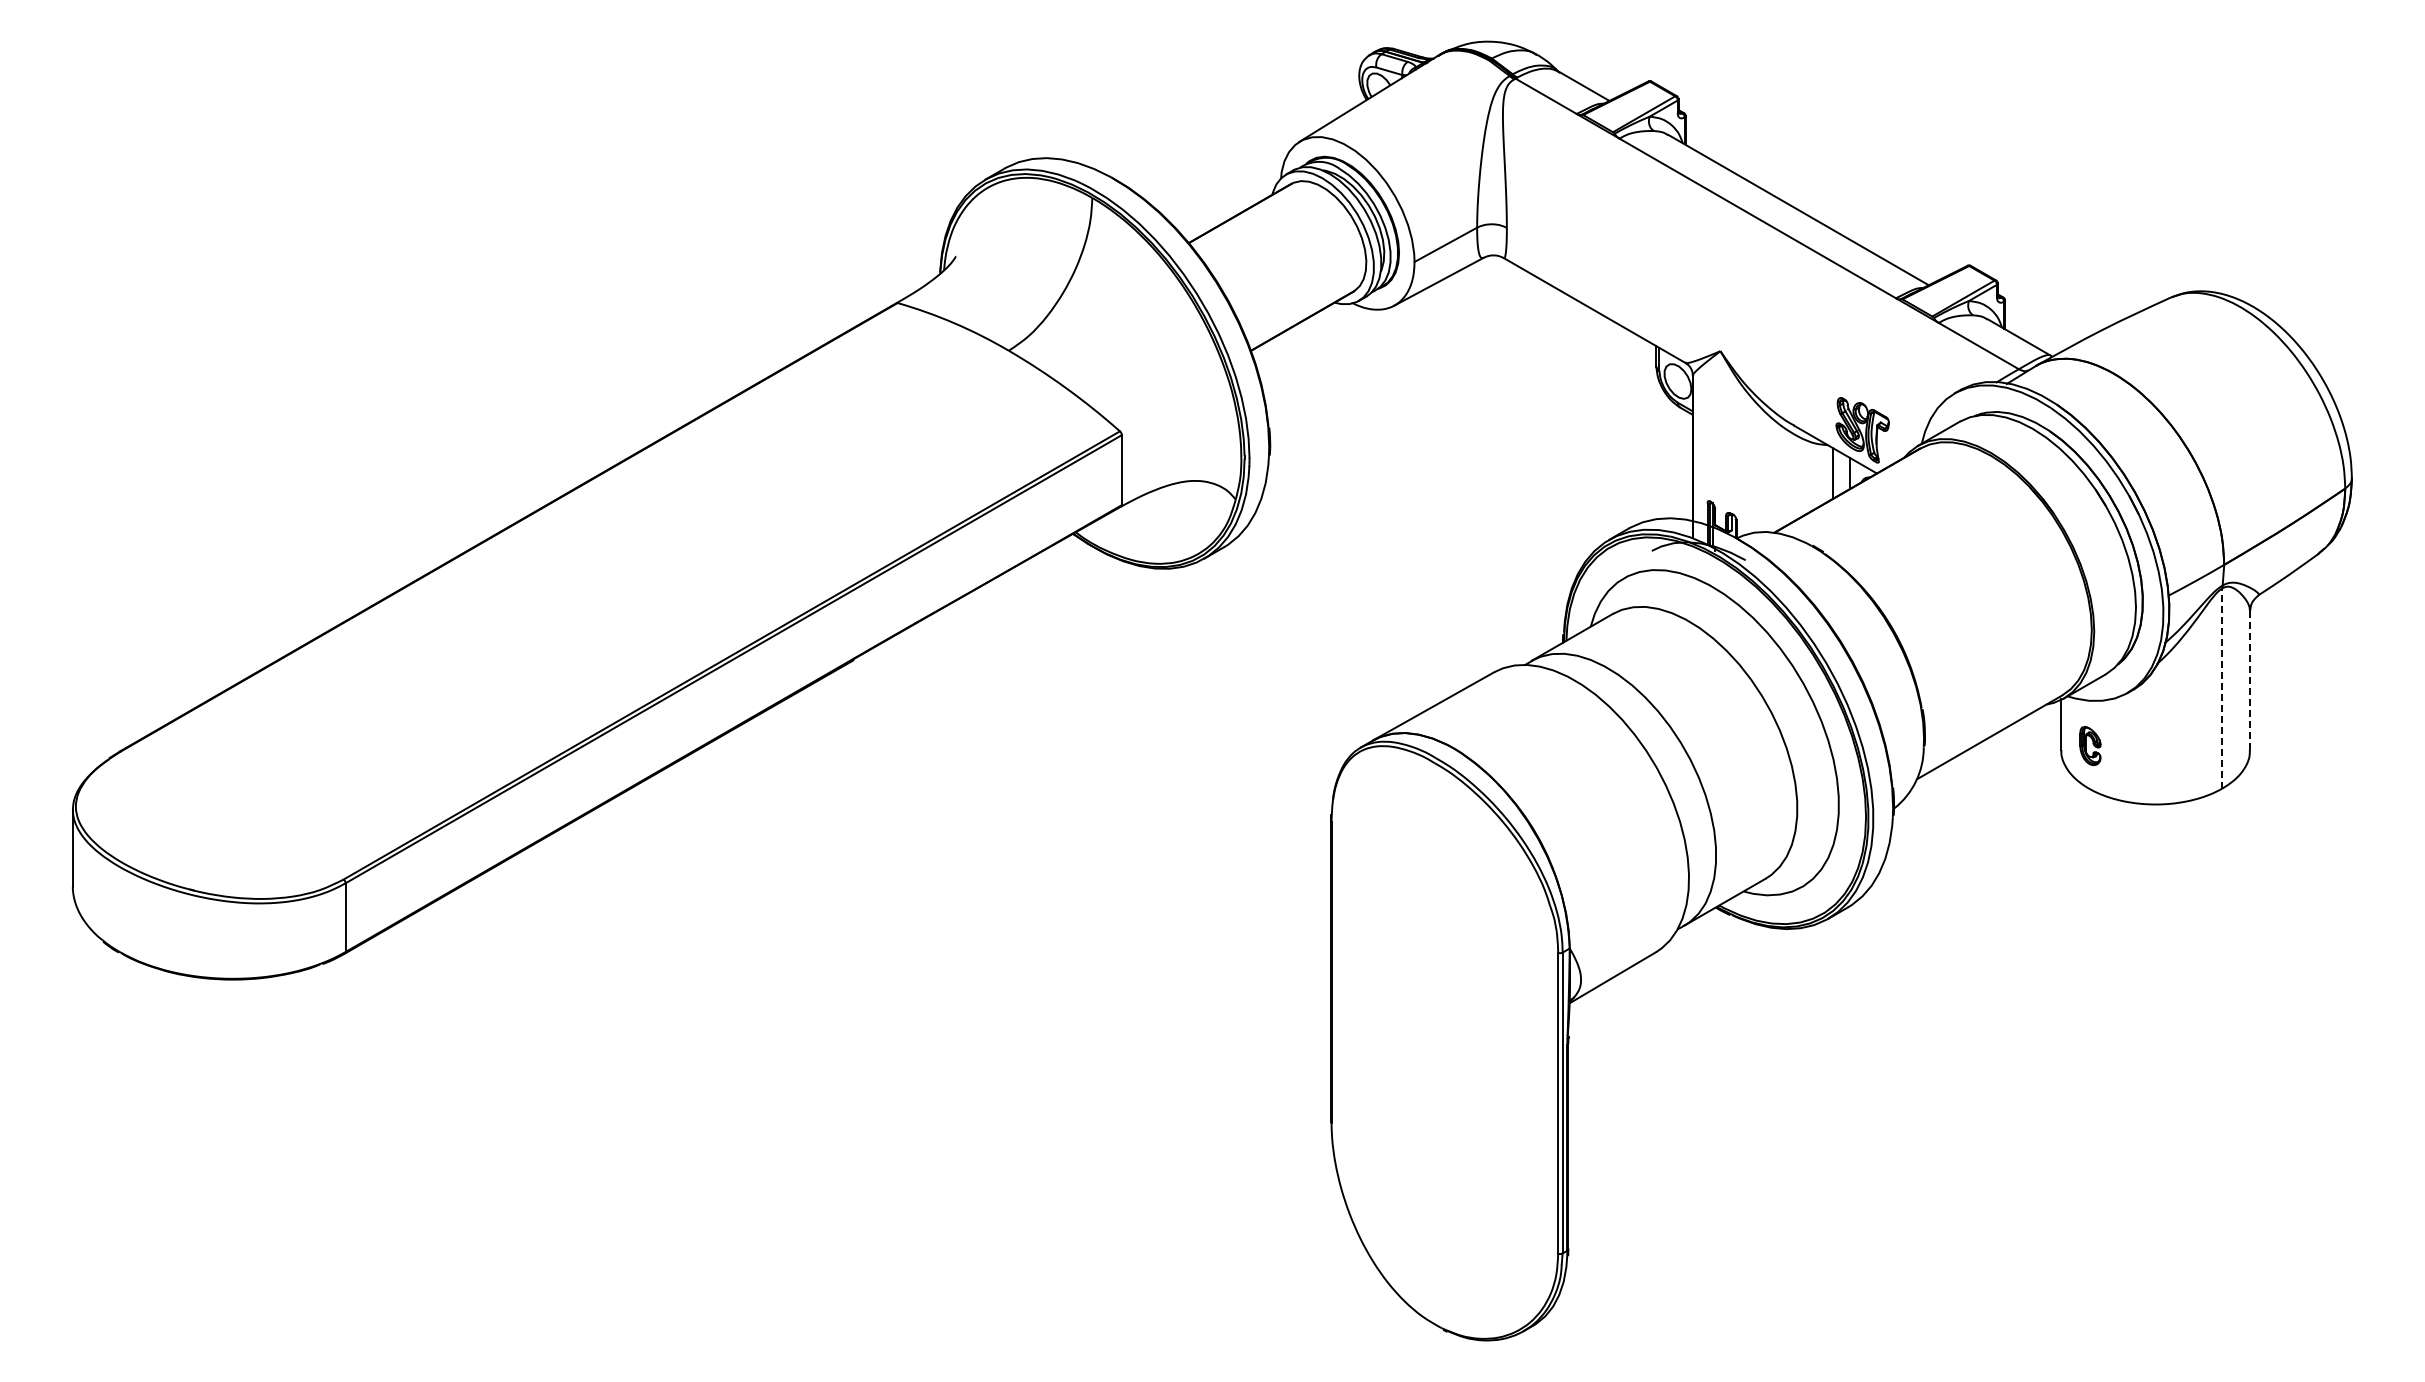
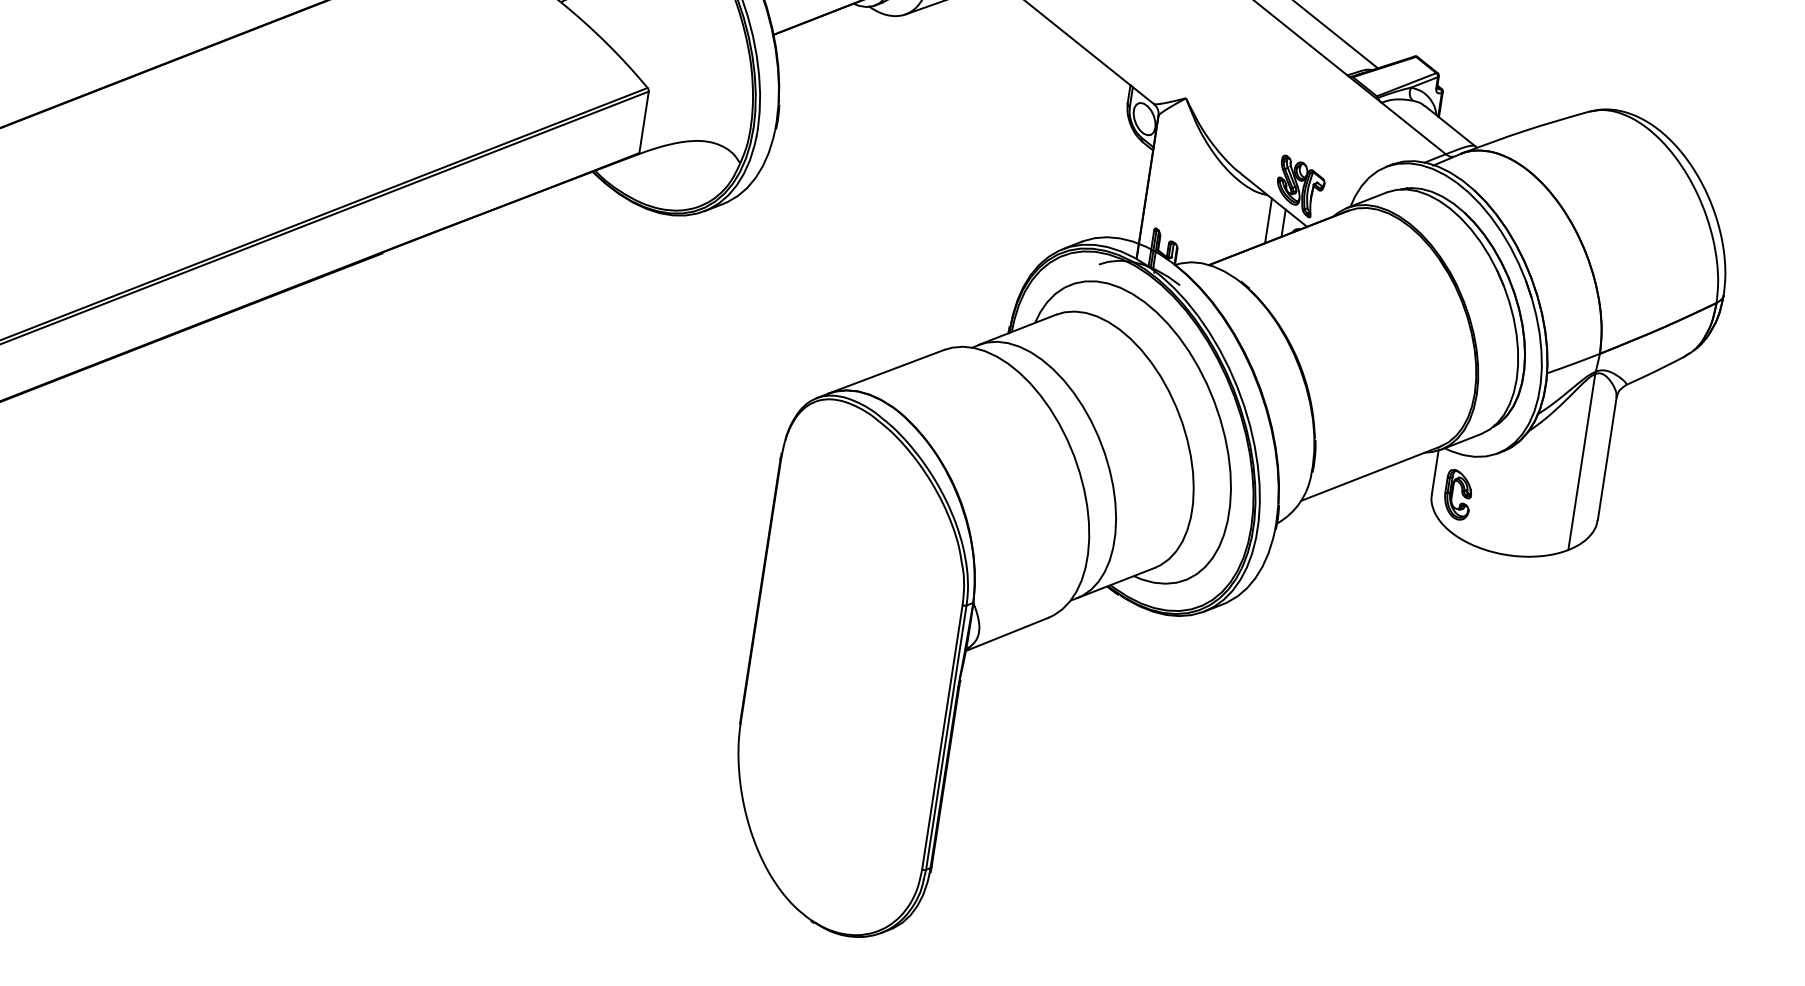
line: (2250, 680) -> (1607, 458), dashed -> solid
line: (2222, 687) -> (1581, 461), dashed -> solid
part: (2090, 745) -> (1458, 494), size x1.43

